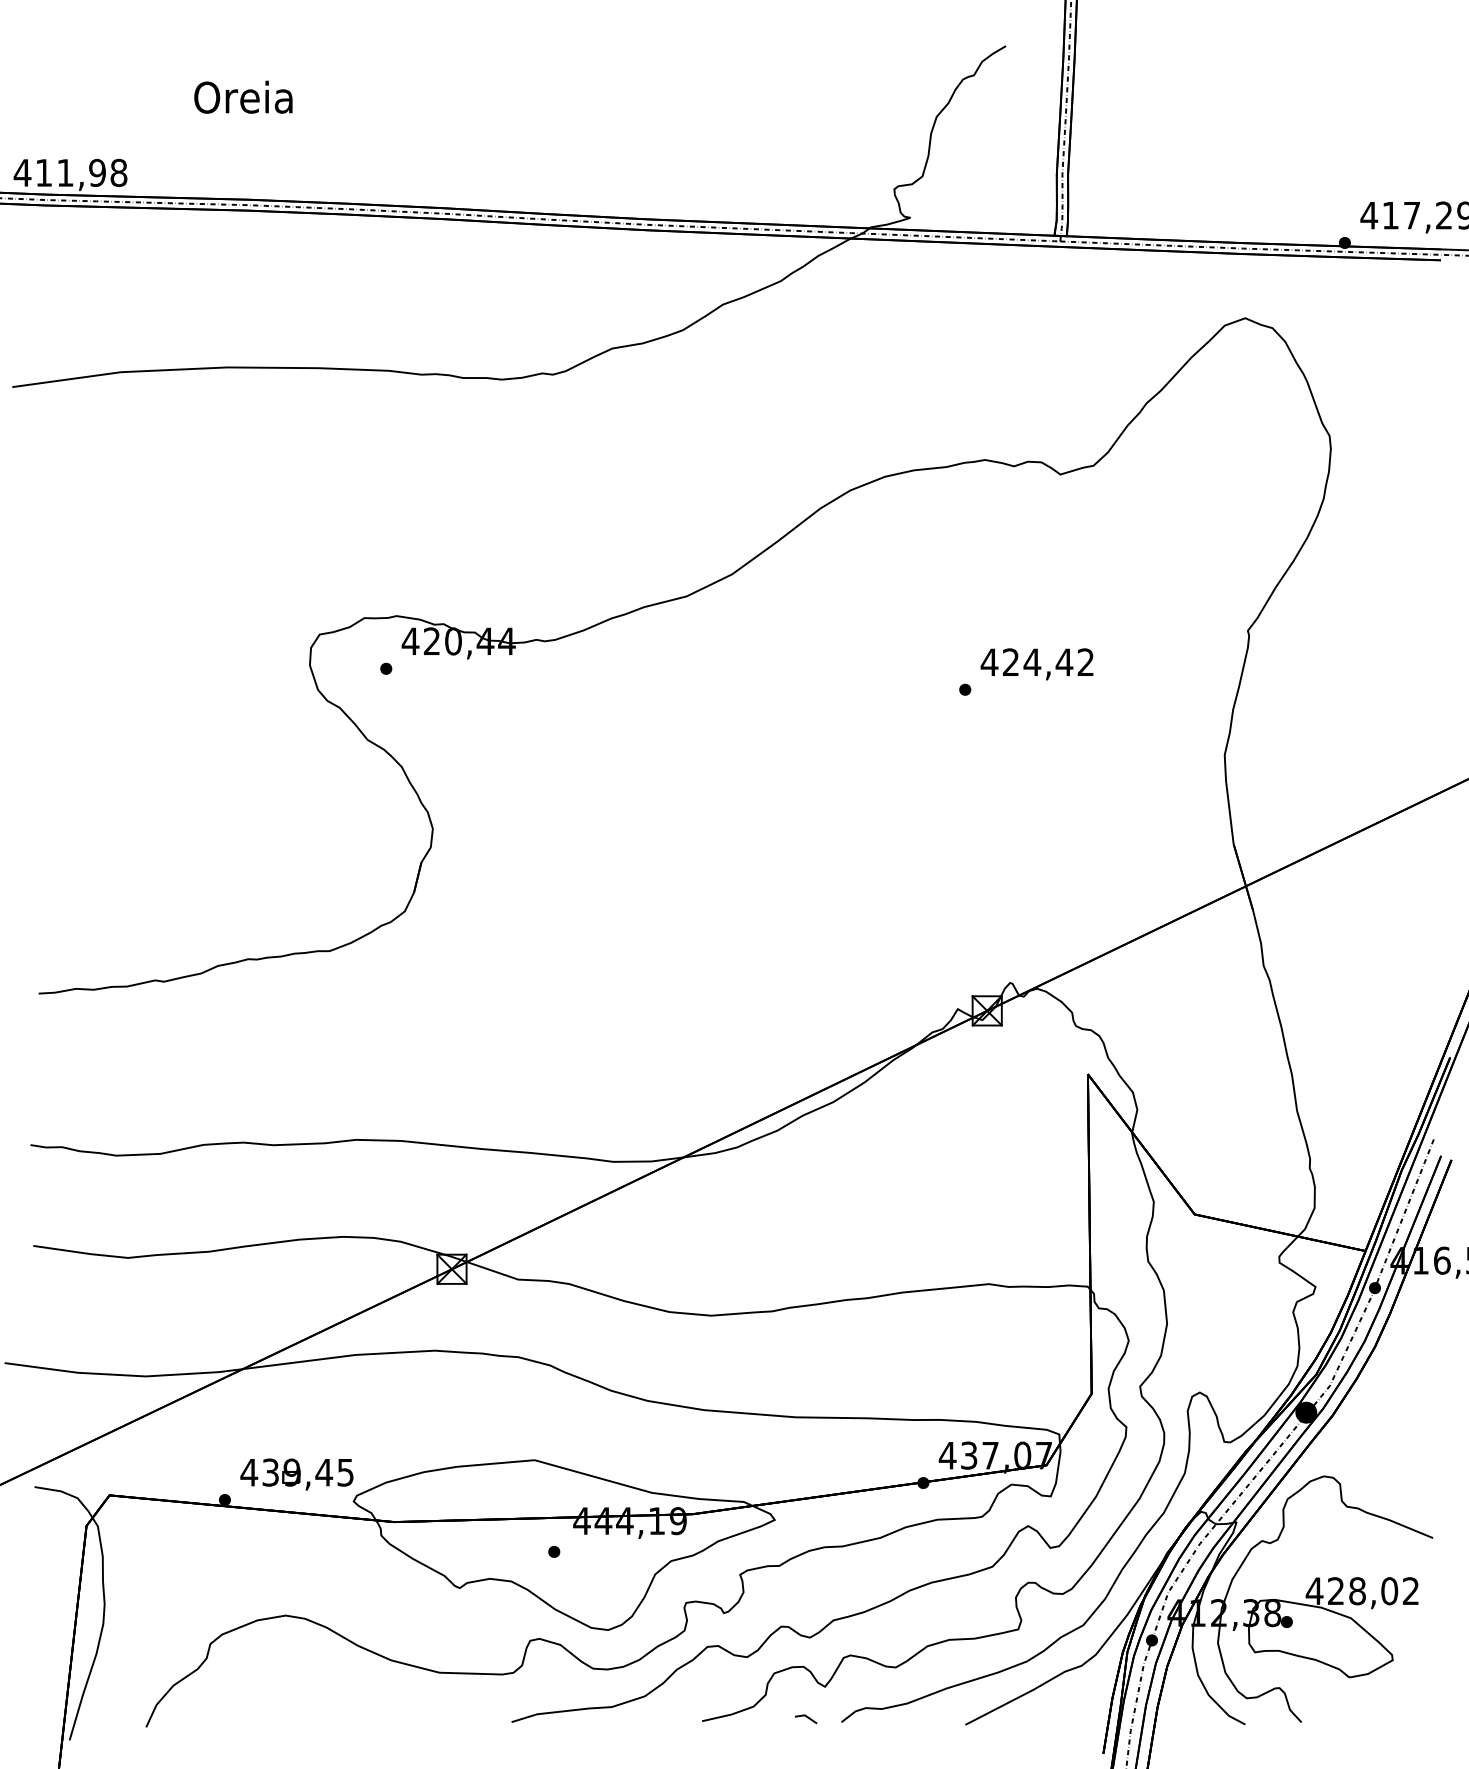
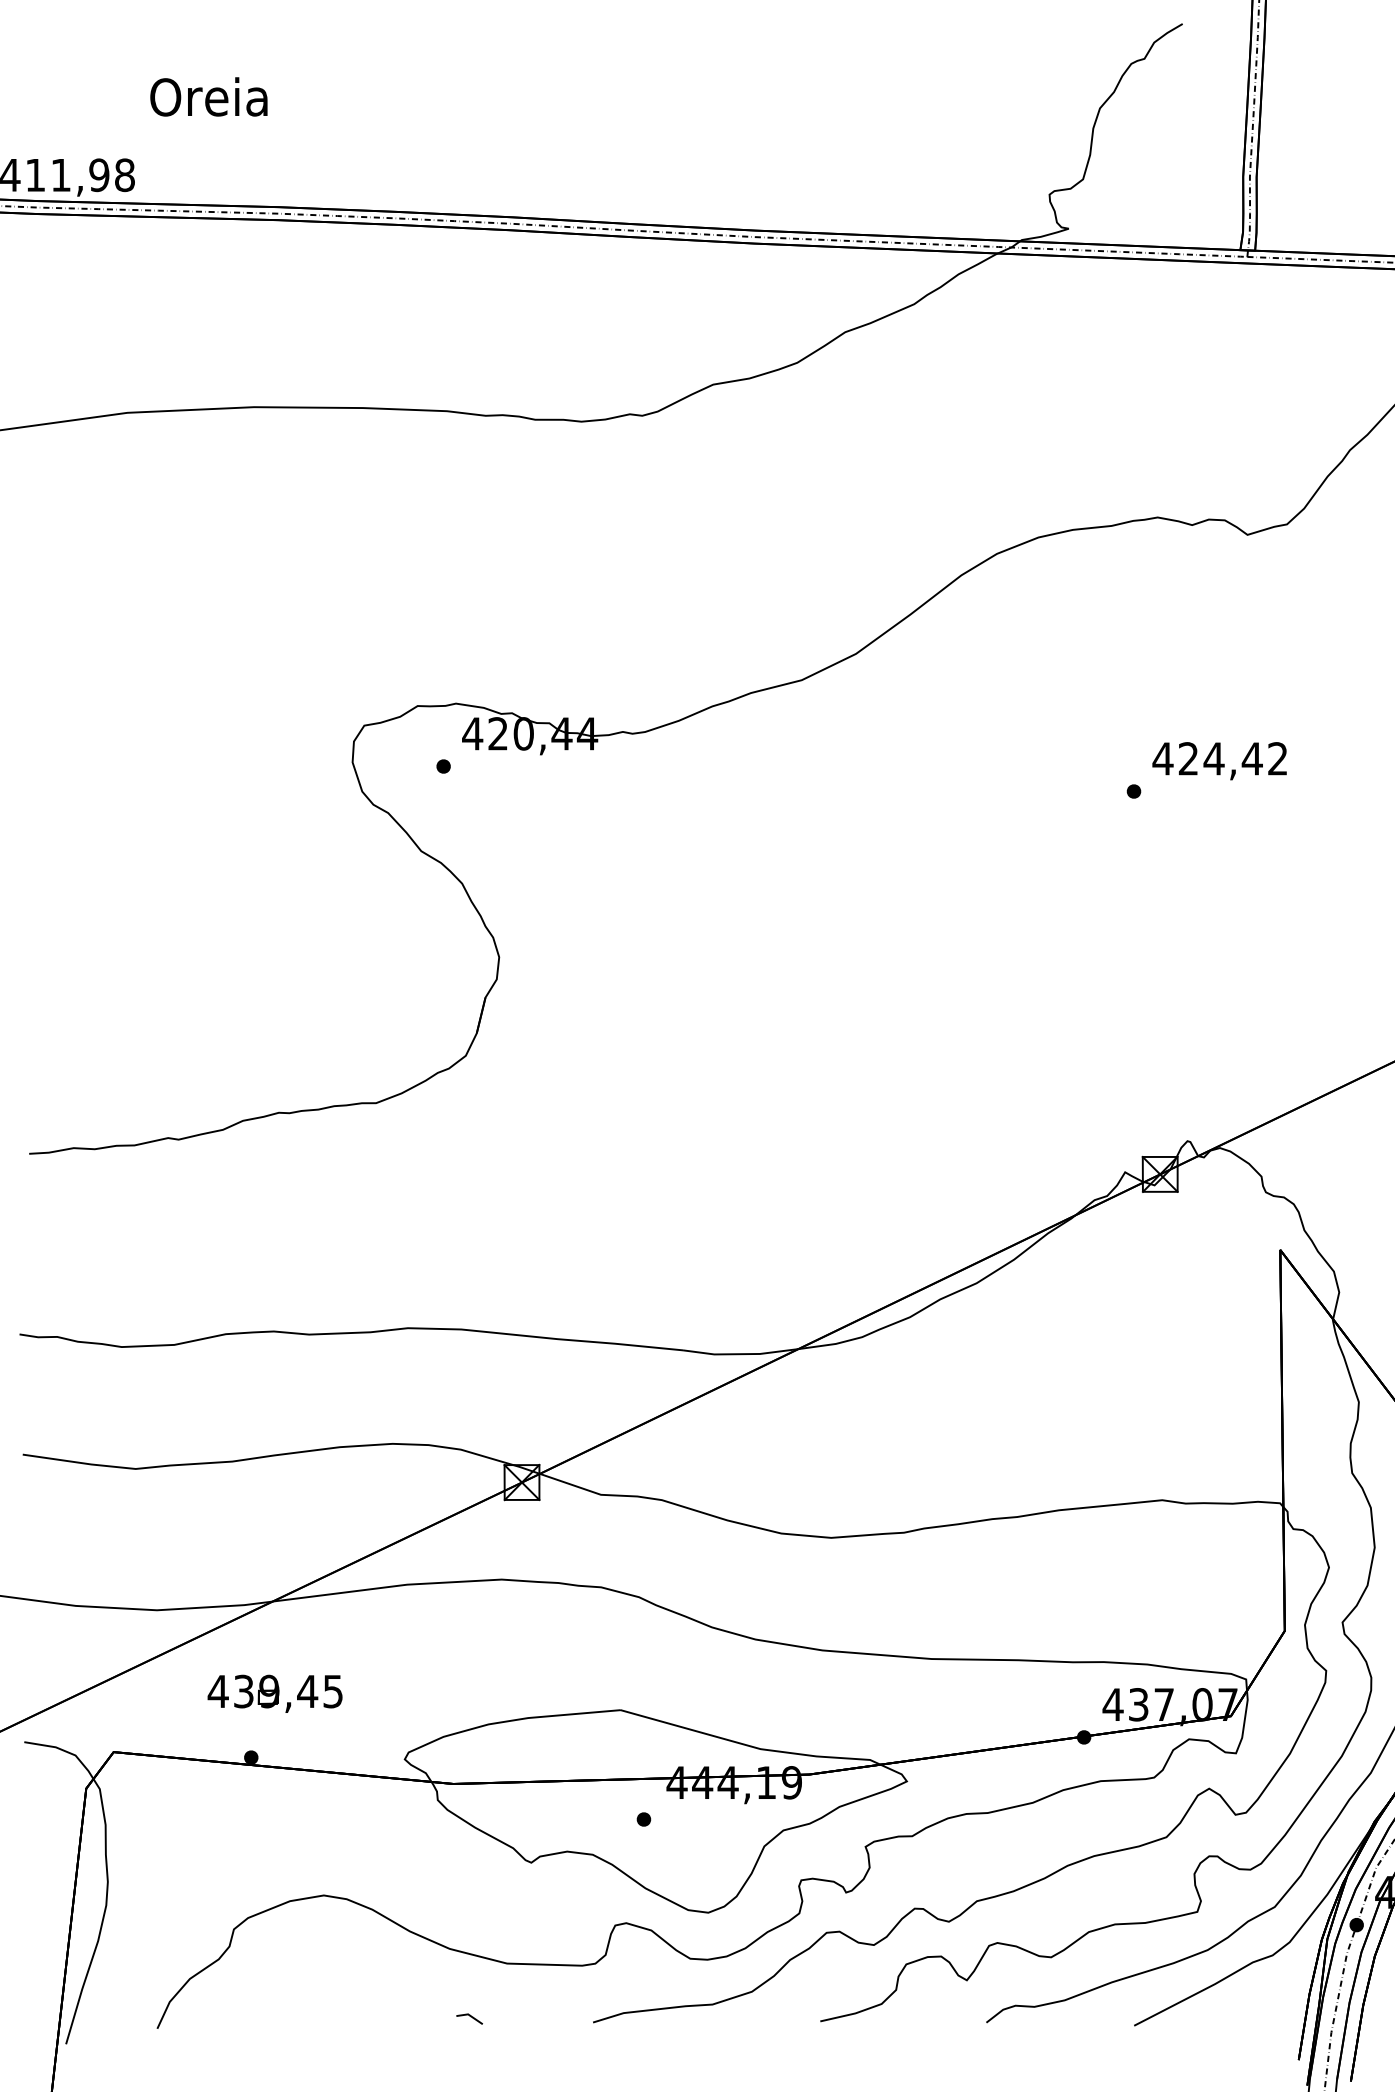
text: (243, 96) -> (209, 96), moved
part: (296, 1474) -> (274, 1693), moved
line: (807, 1718) -> (471, 2018), moved

